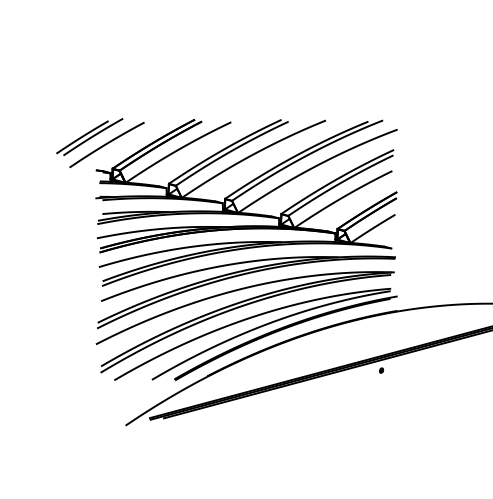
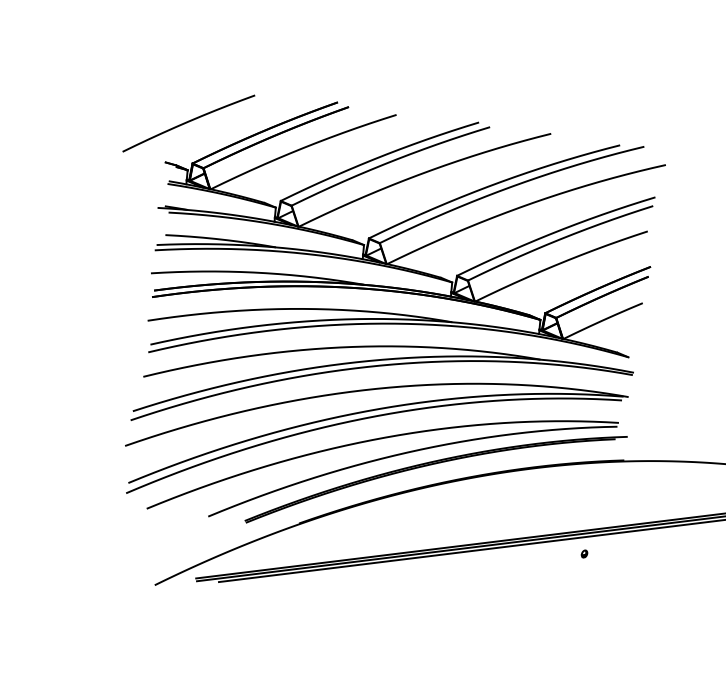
part: (89, 136) -> (162, 105), removed

